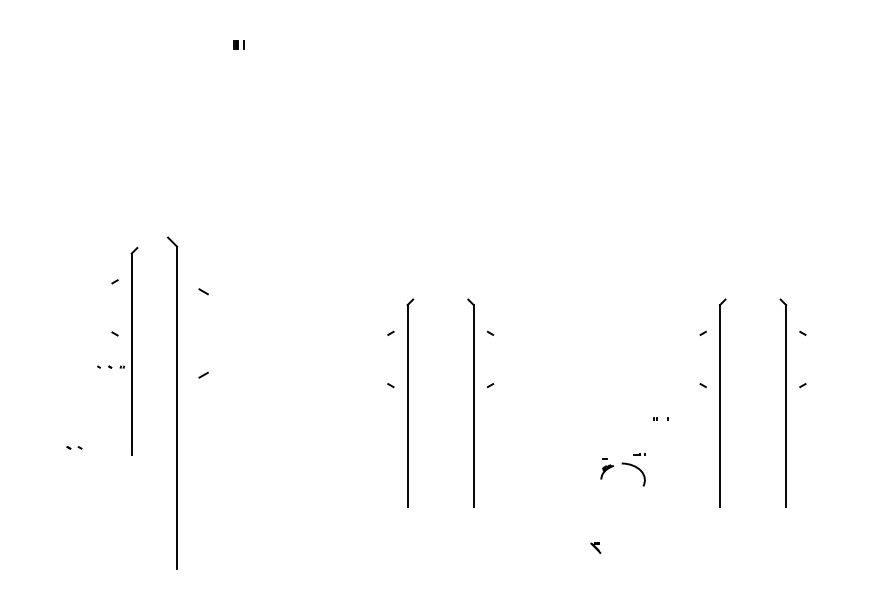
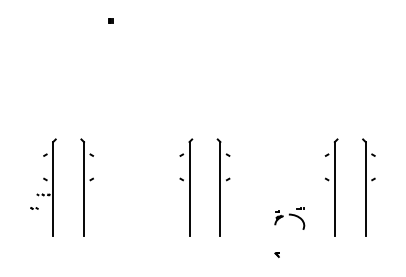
part: (117, 351) -> (46, 187), moved
part: (186, 402) -> (86, 187), size x0.62
part: (622, 469) -> (289, 218), size x1.43

